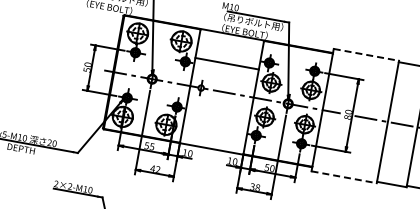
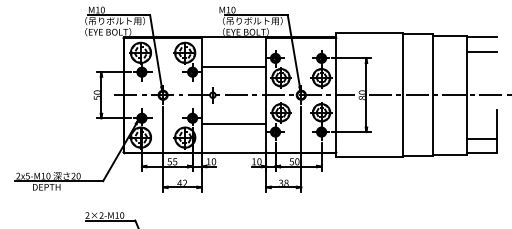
line: (366, 55) -> (369, 33), dashed -> solid
line: (216, 119) -> (233, 123), added
line: (344, 177) -> (369, 157), dashed -> solid

